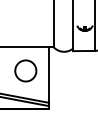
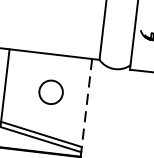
circle: (25, 70) -> (50, 91), size x0.7
line: (49, 75) -> (87, 103), solid -> dashed

